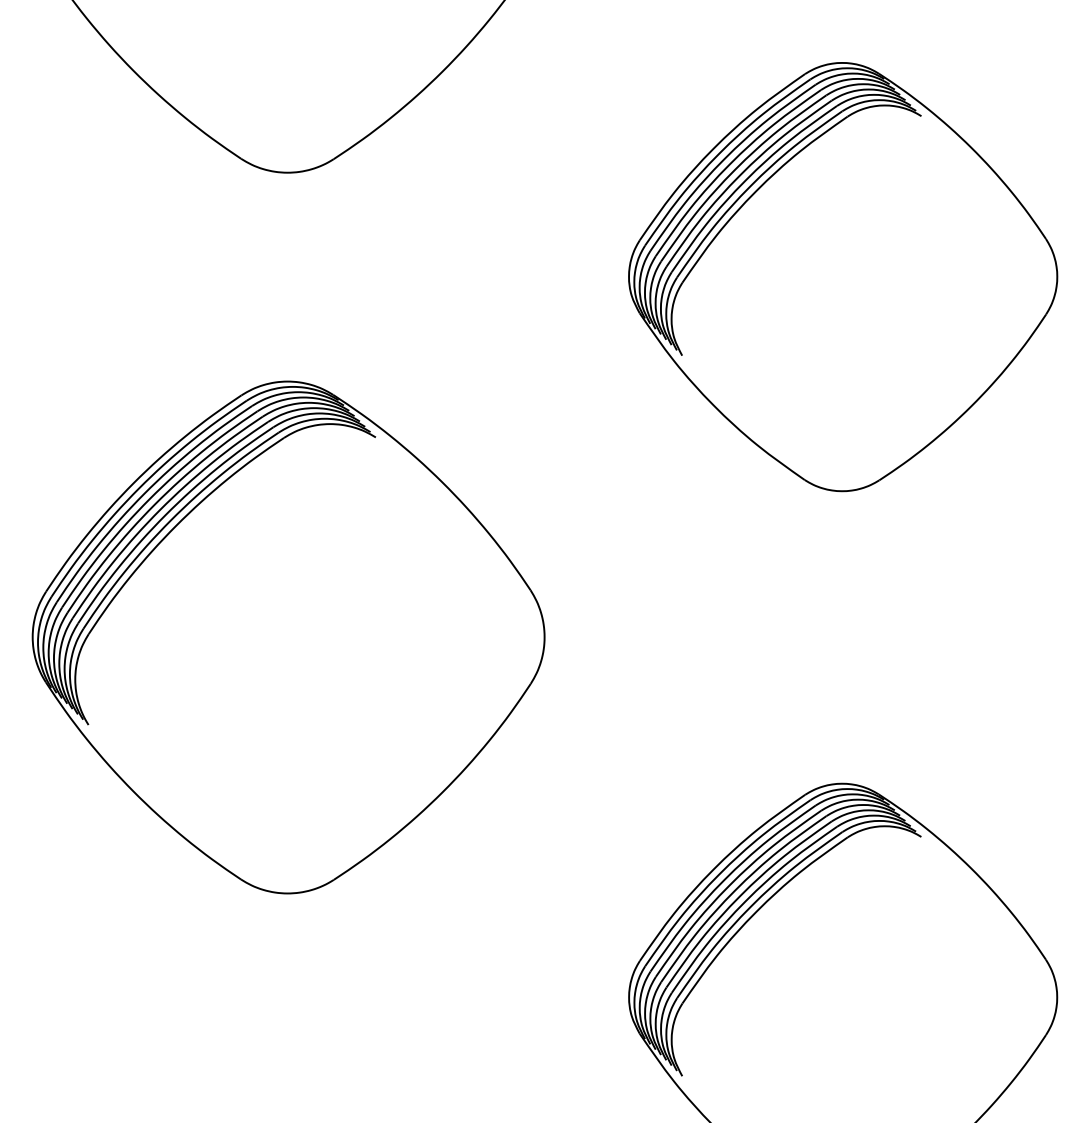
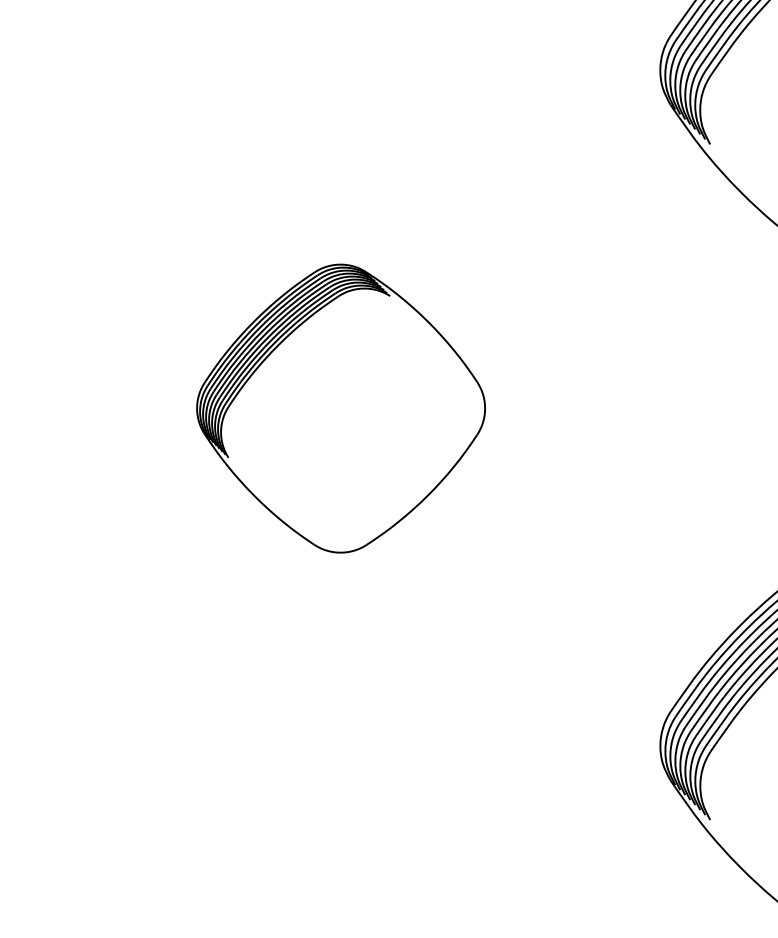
part: (288, 637) -> (341, 408), size x0.6

